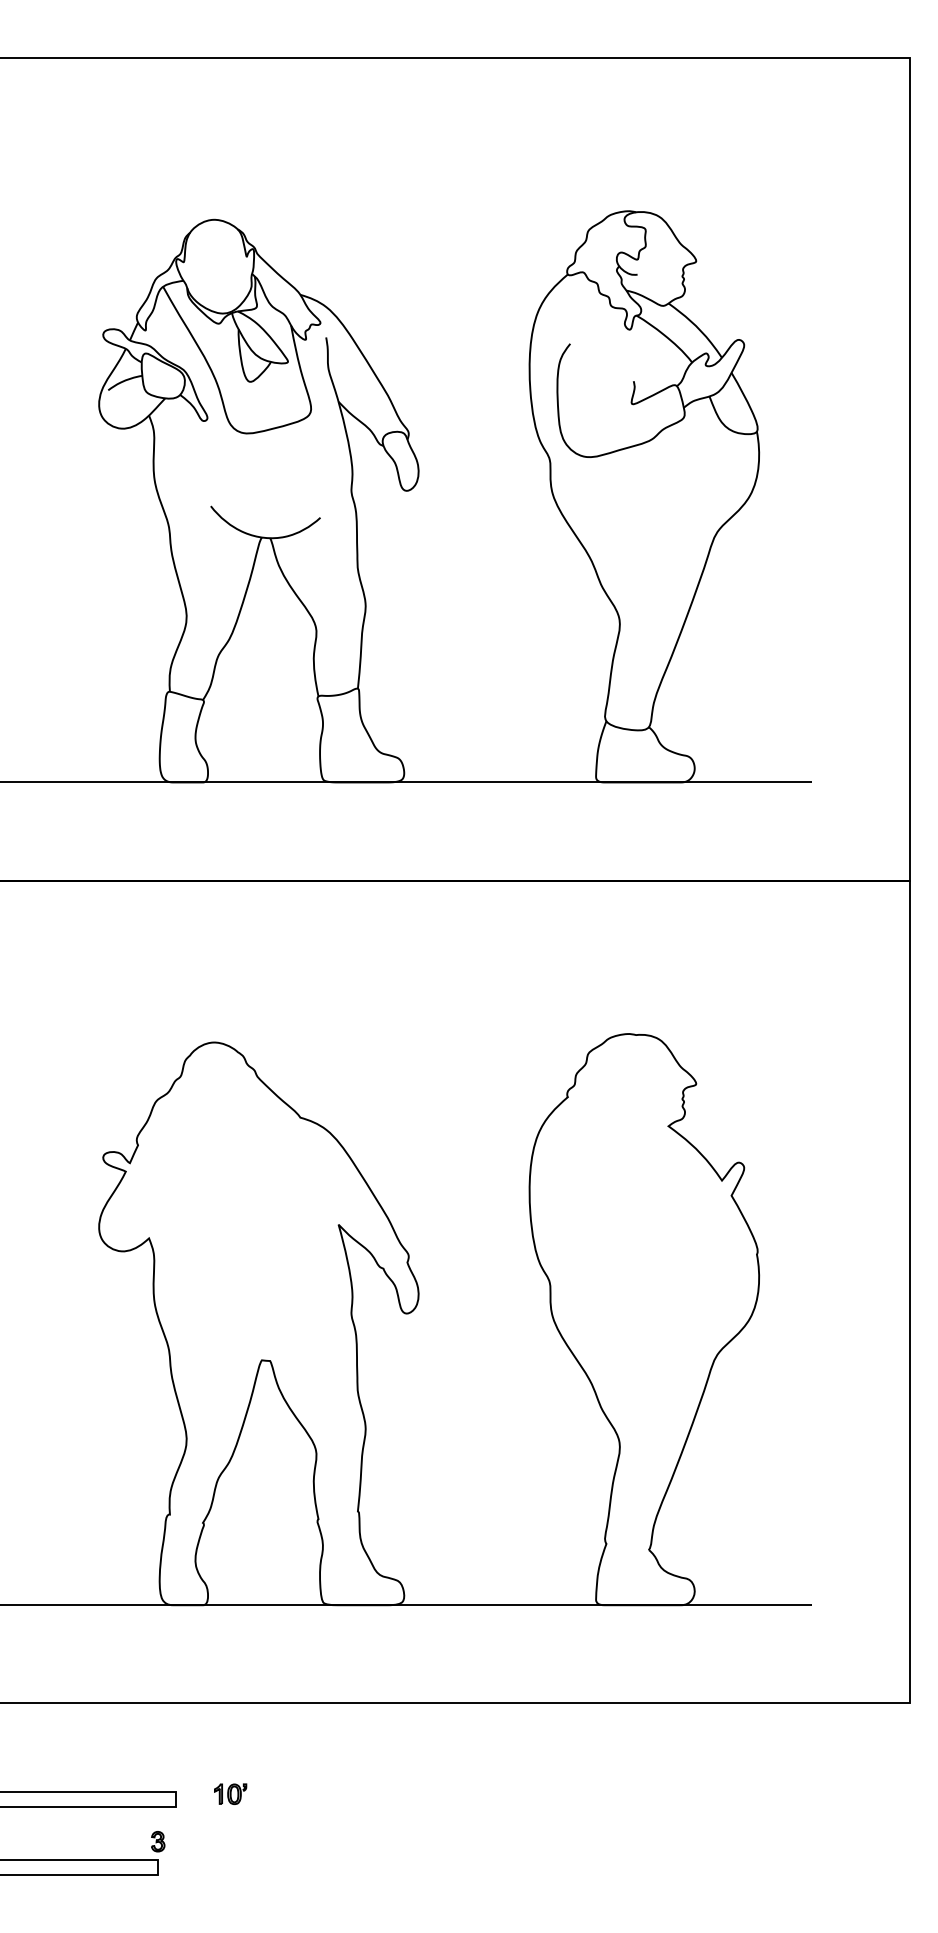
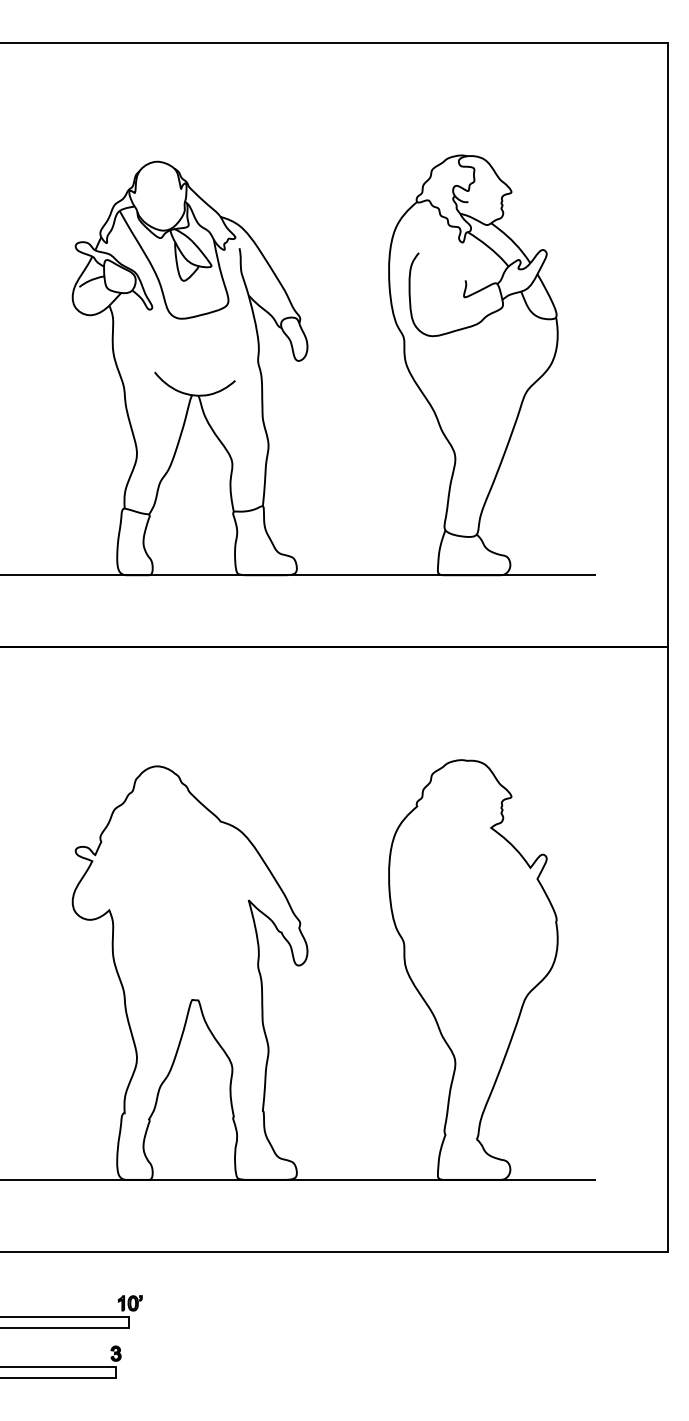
part: (230, 1793) -> (130, 1302), moved

